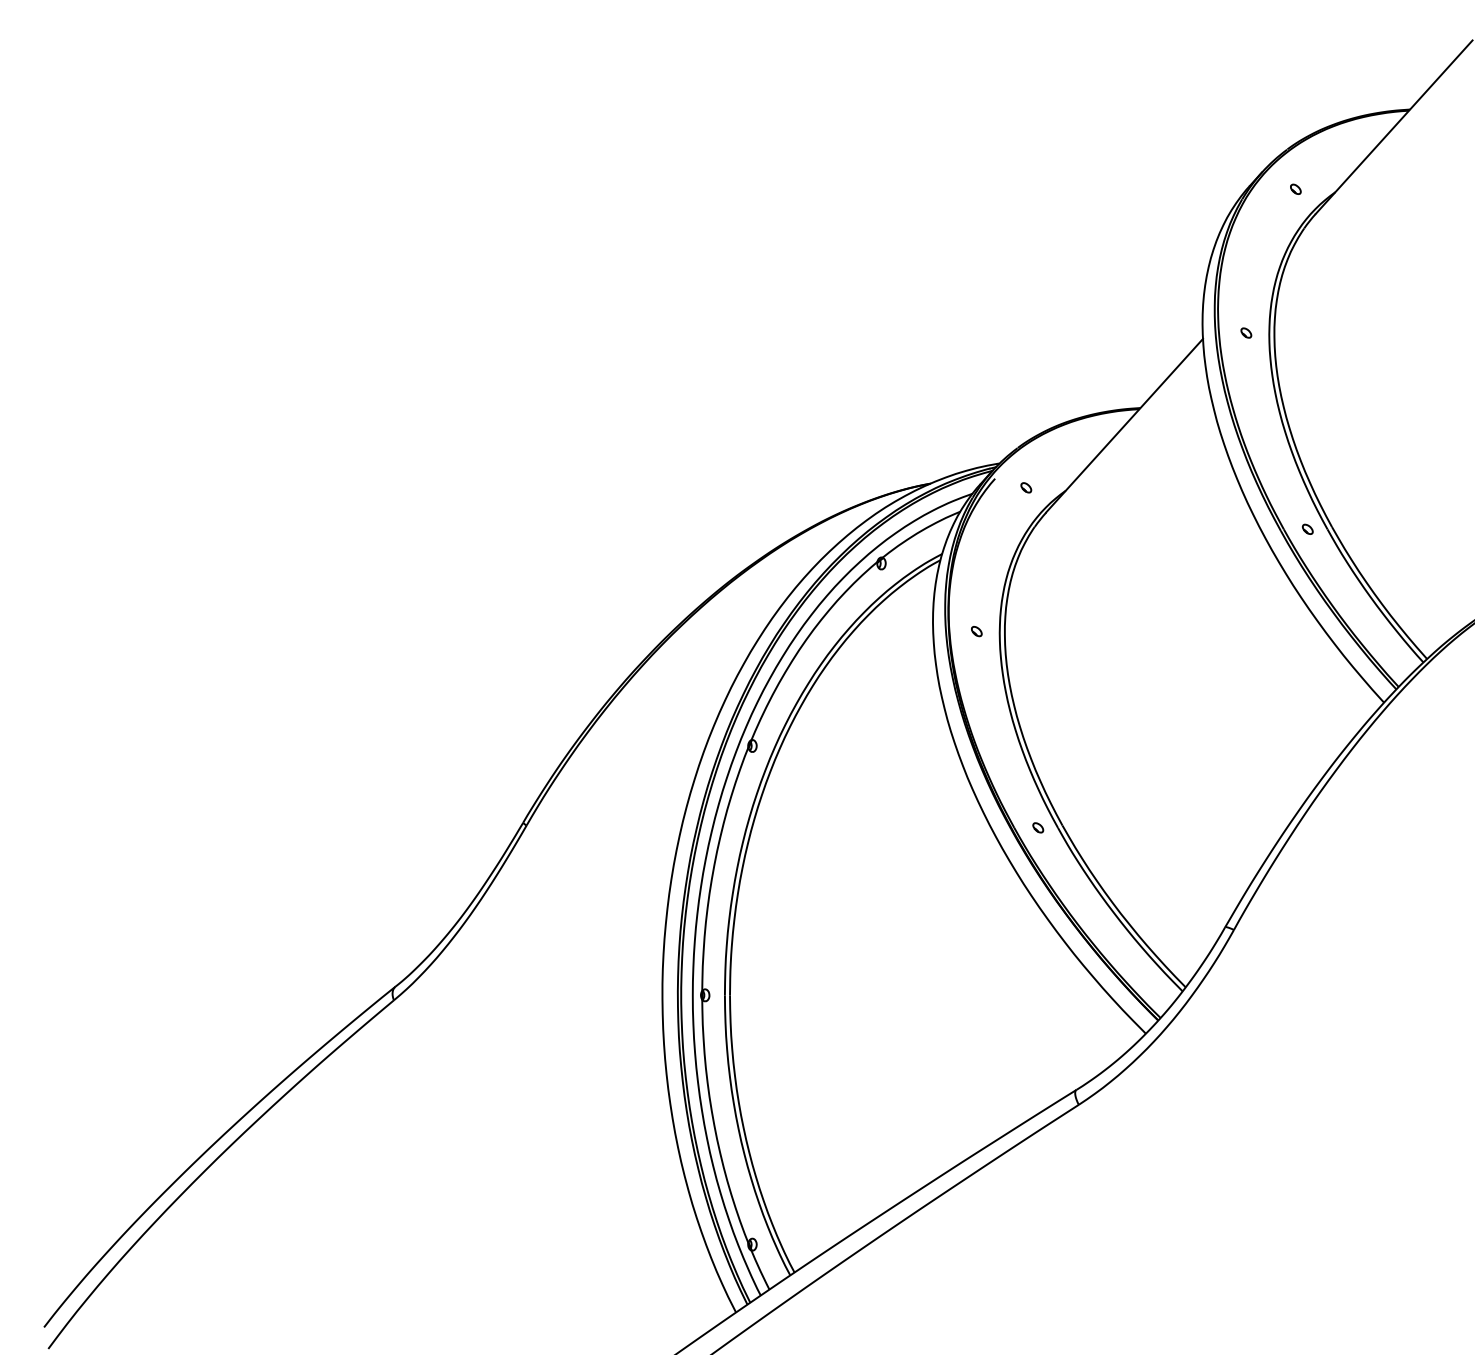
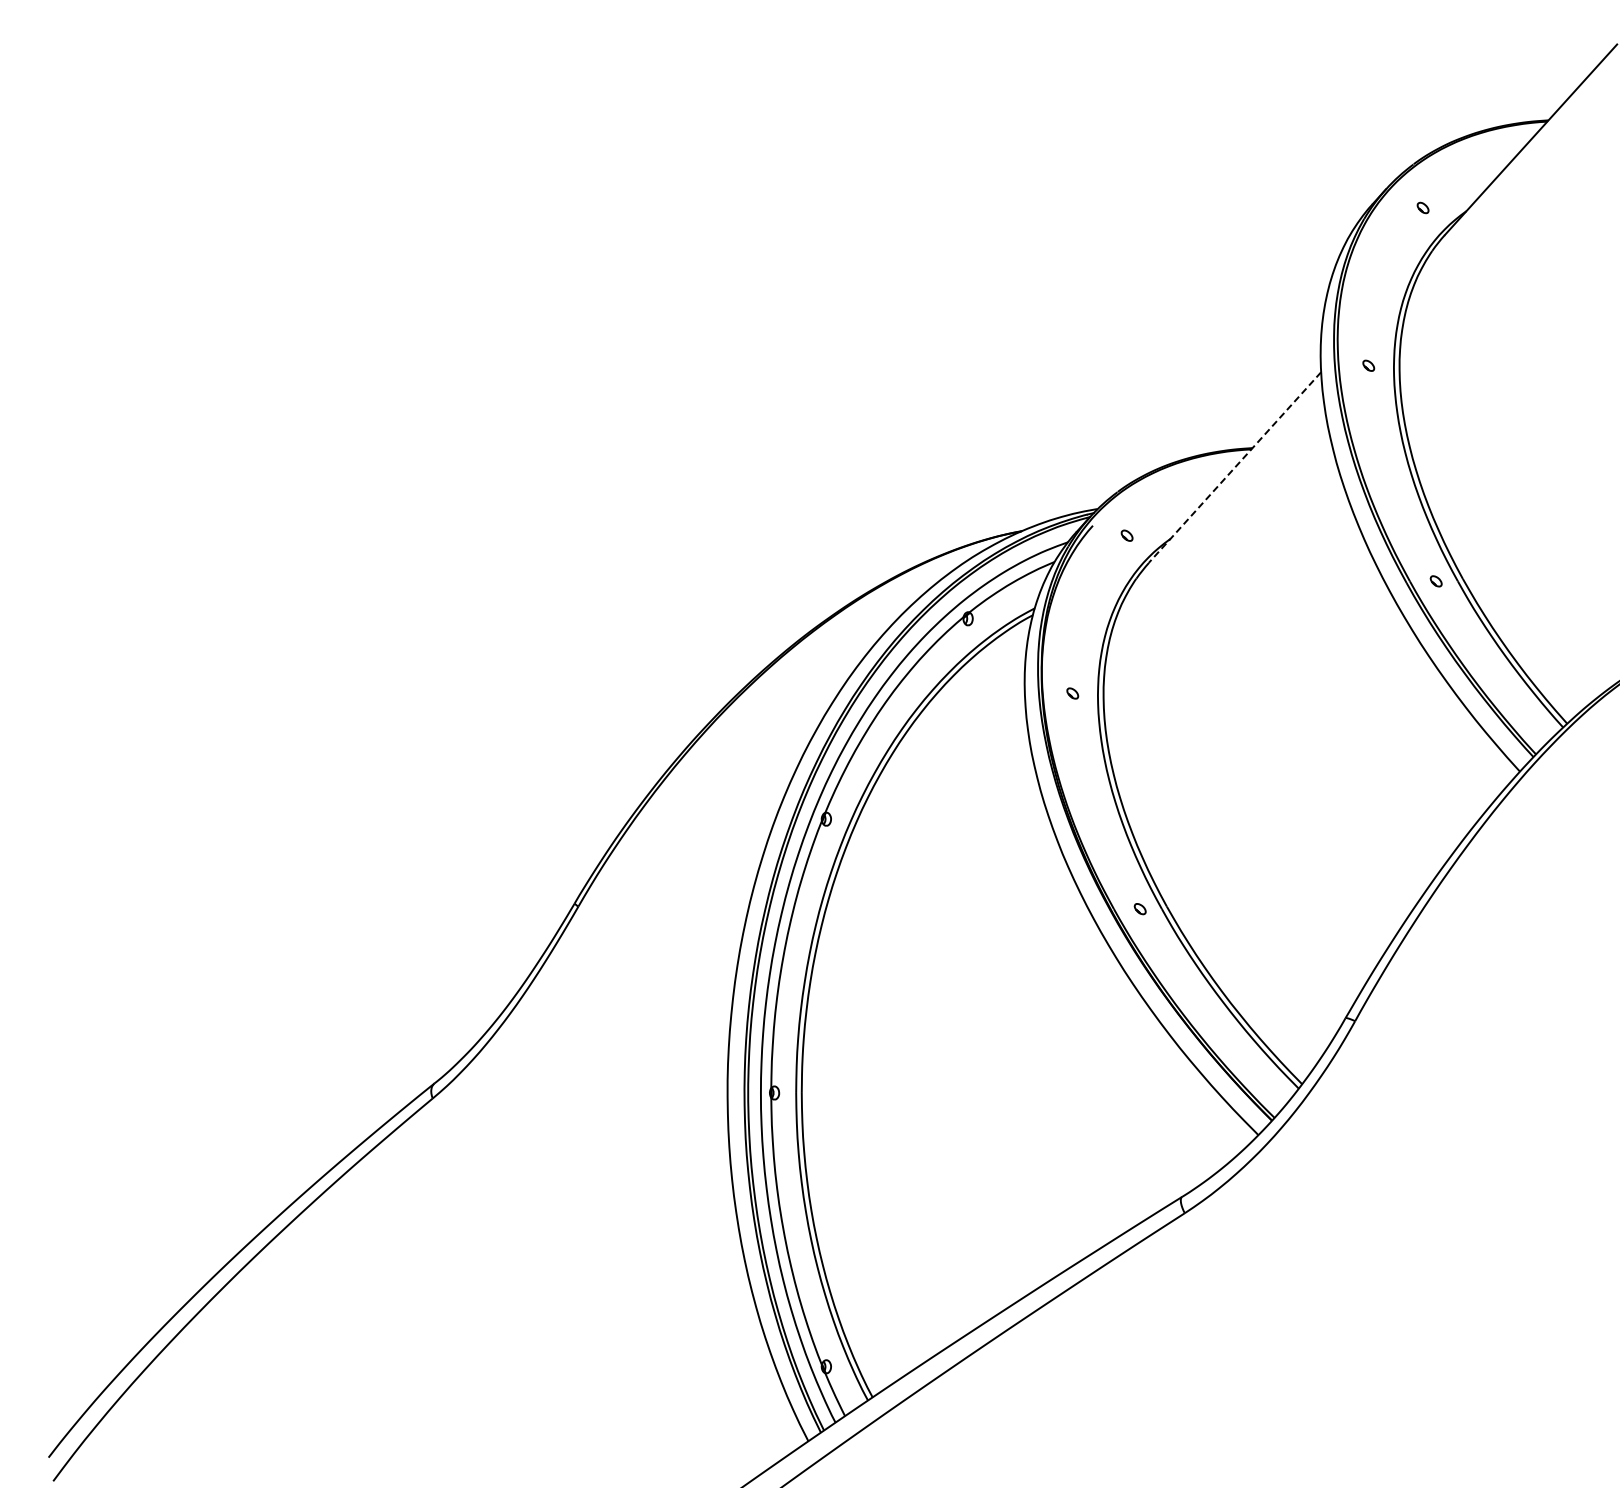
line: (1124, 425) -> (1234, 467), solid -> dashed

